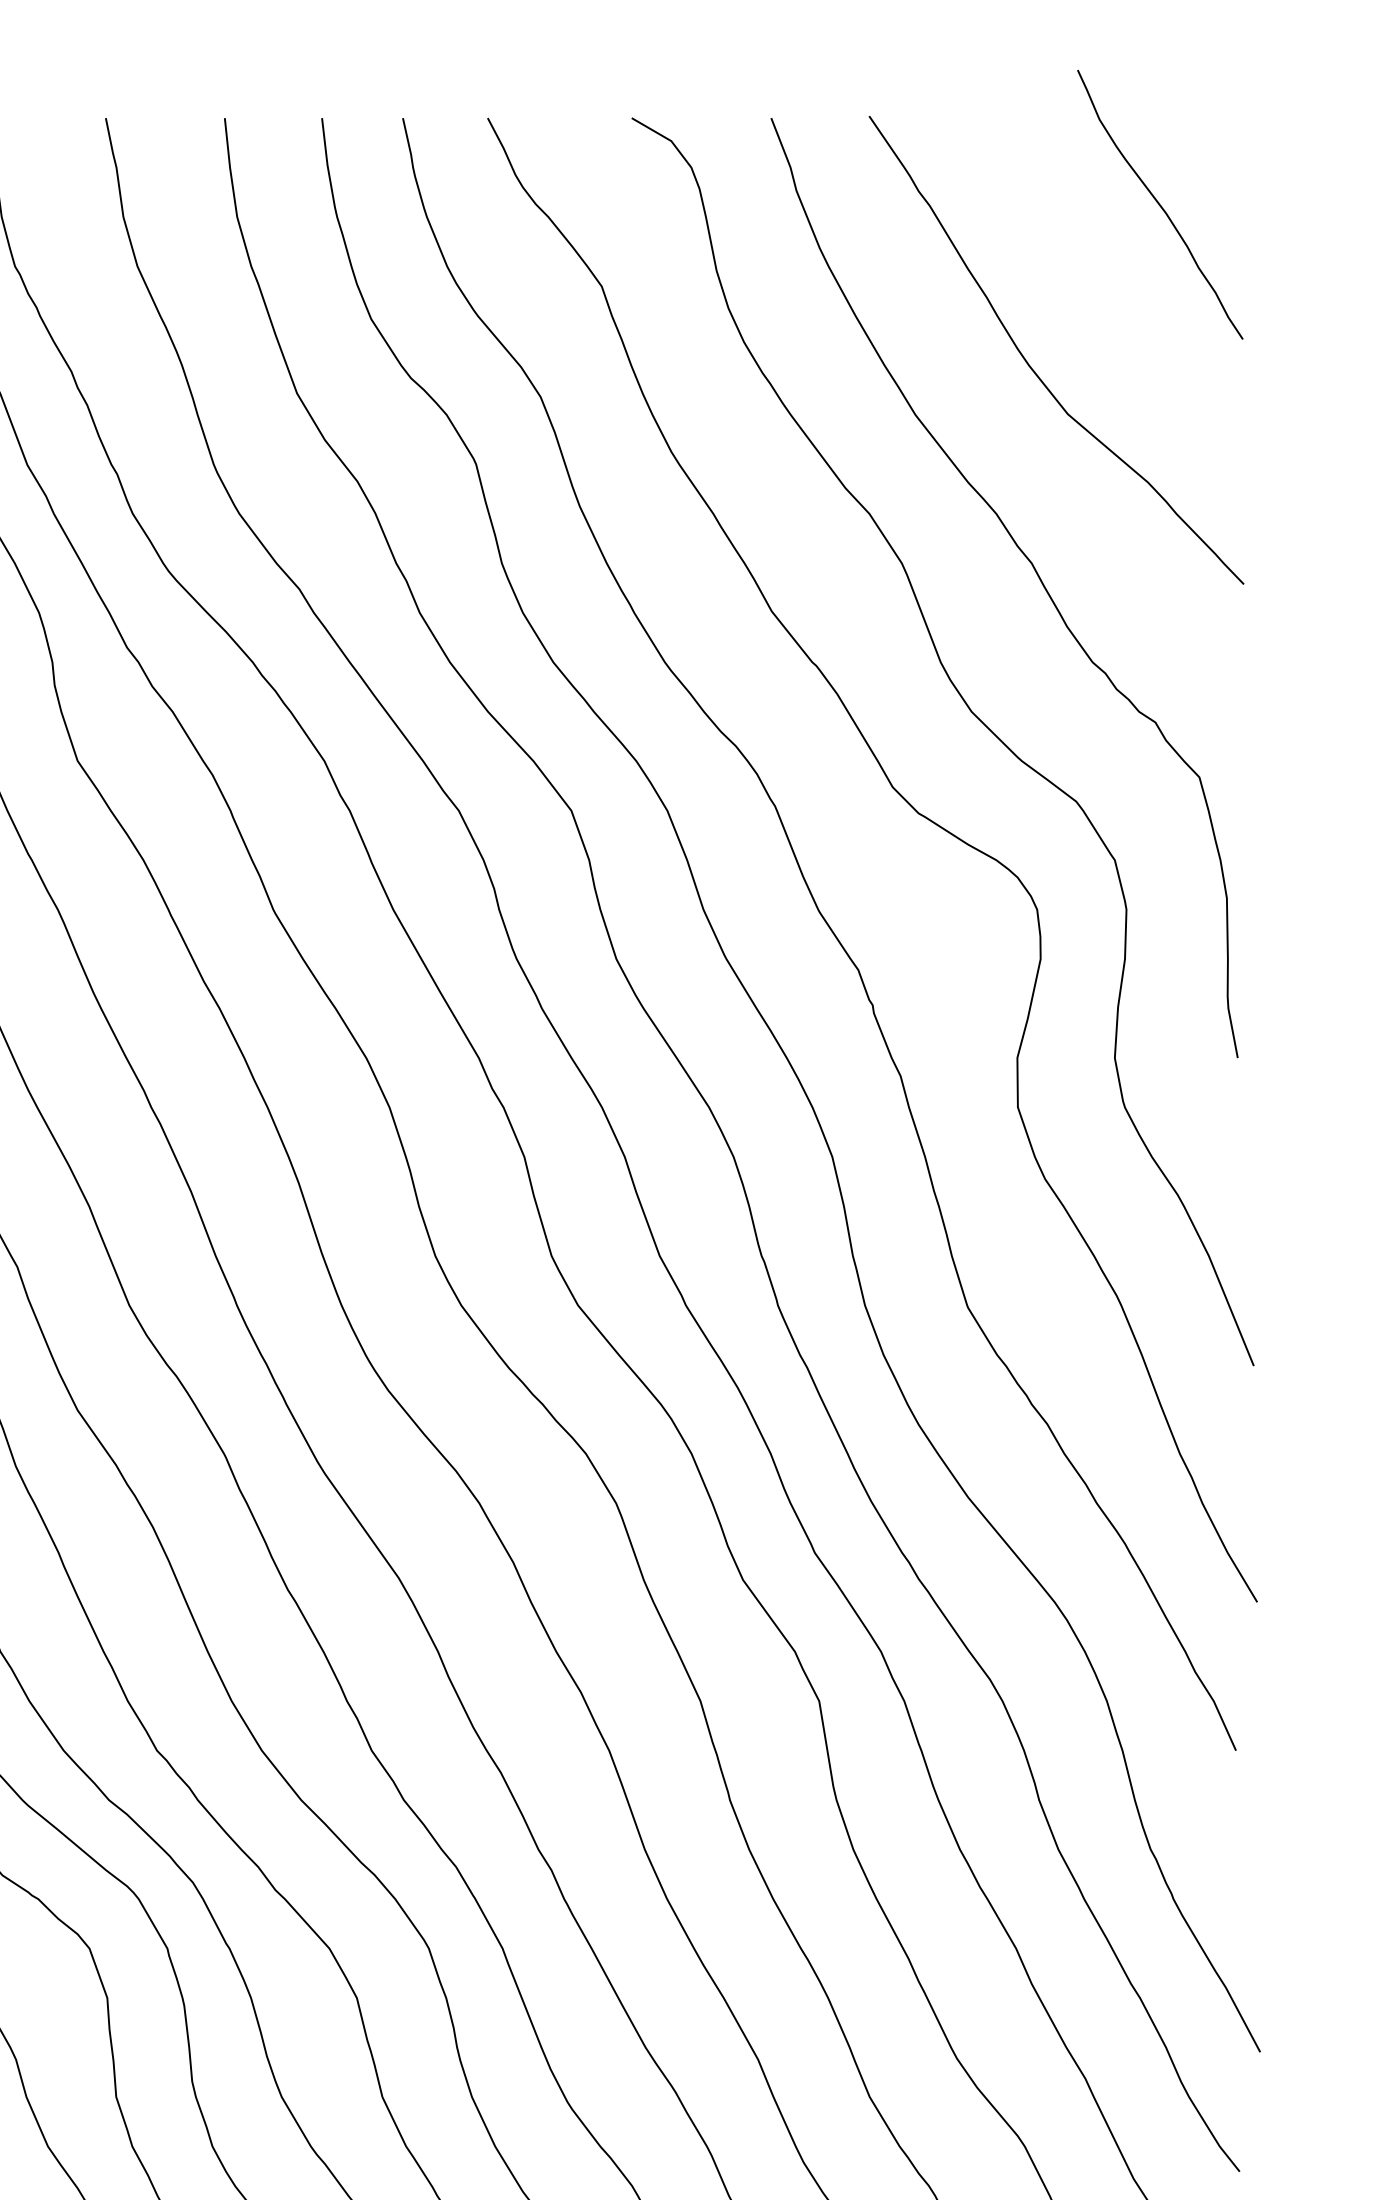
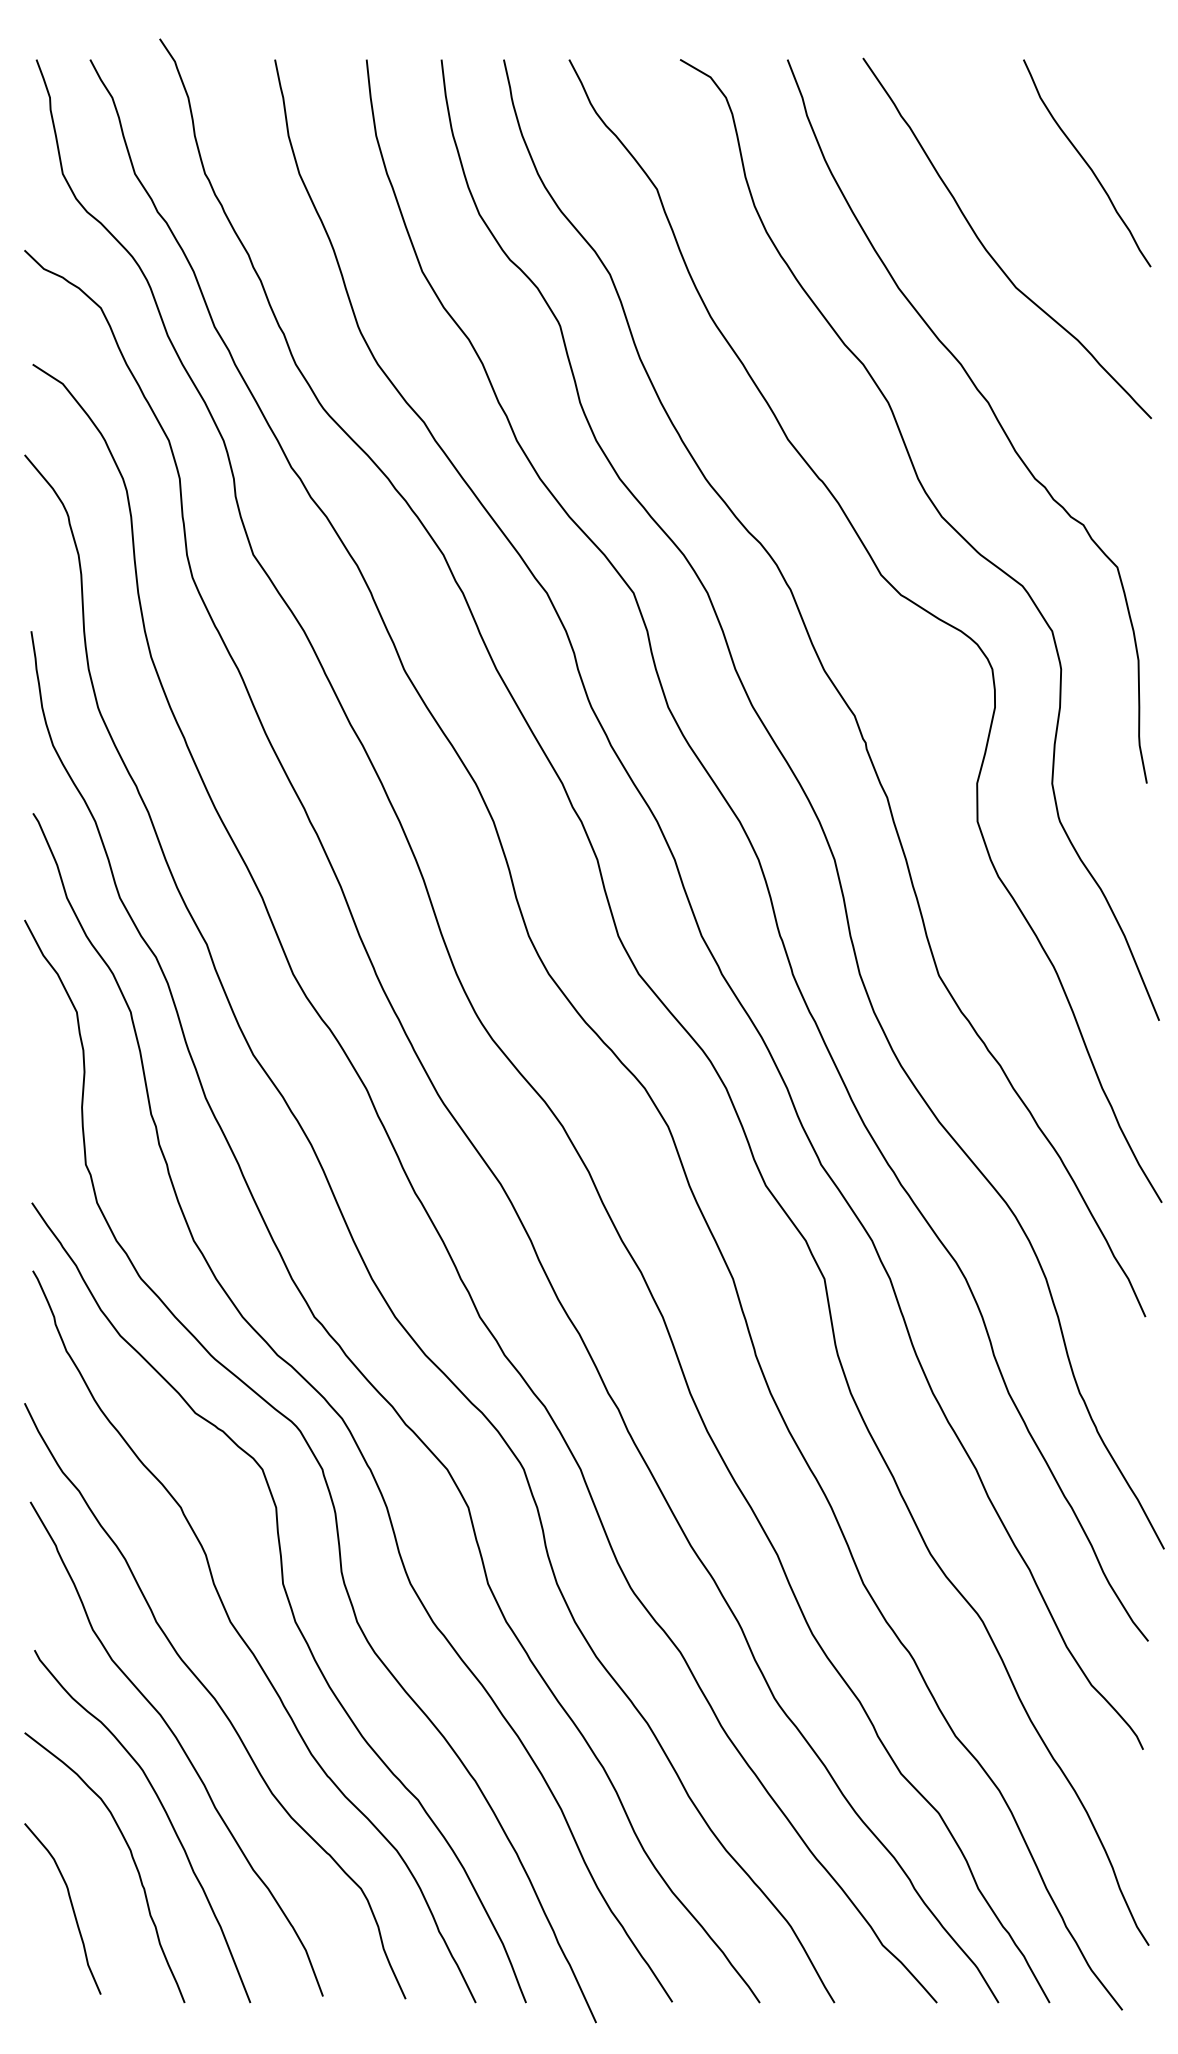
curve: (1160, 204) -> (1087, 163), moved

